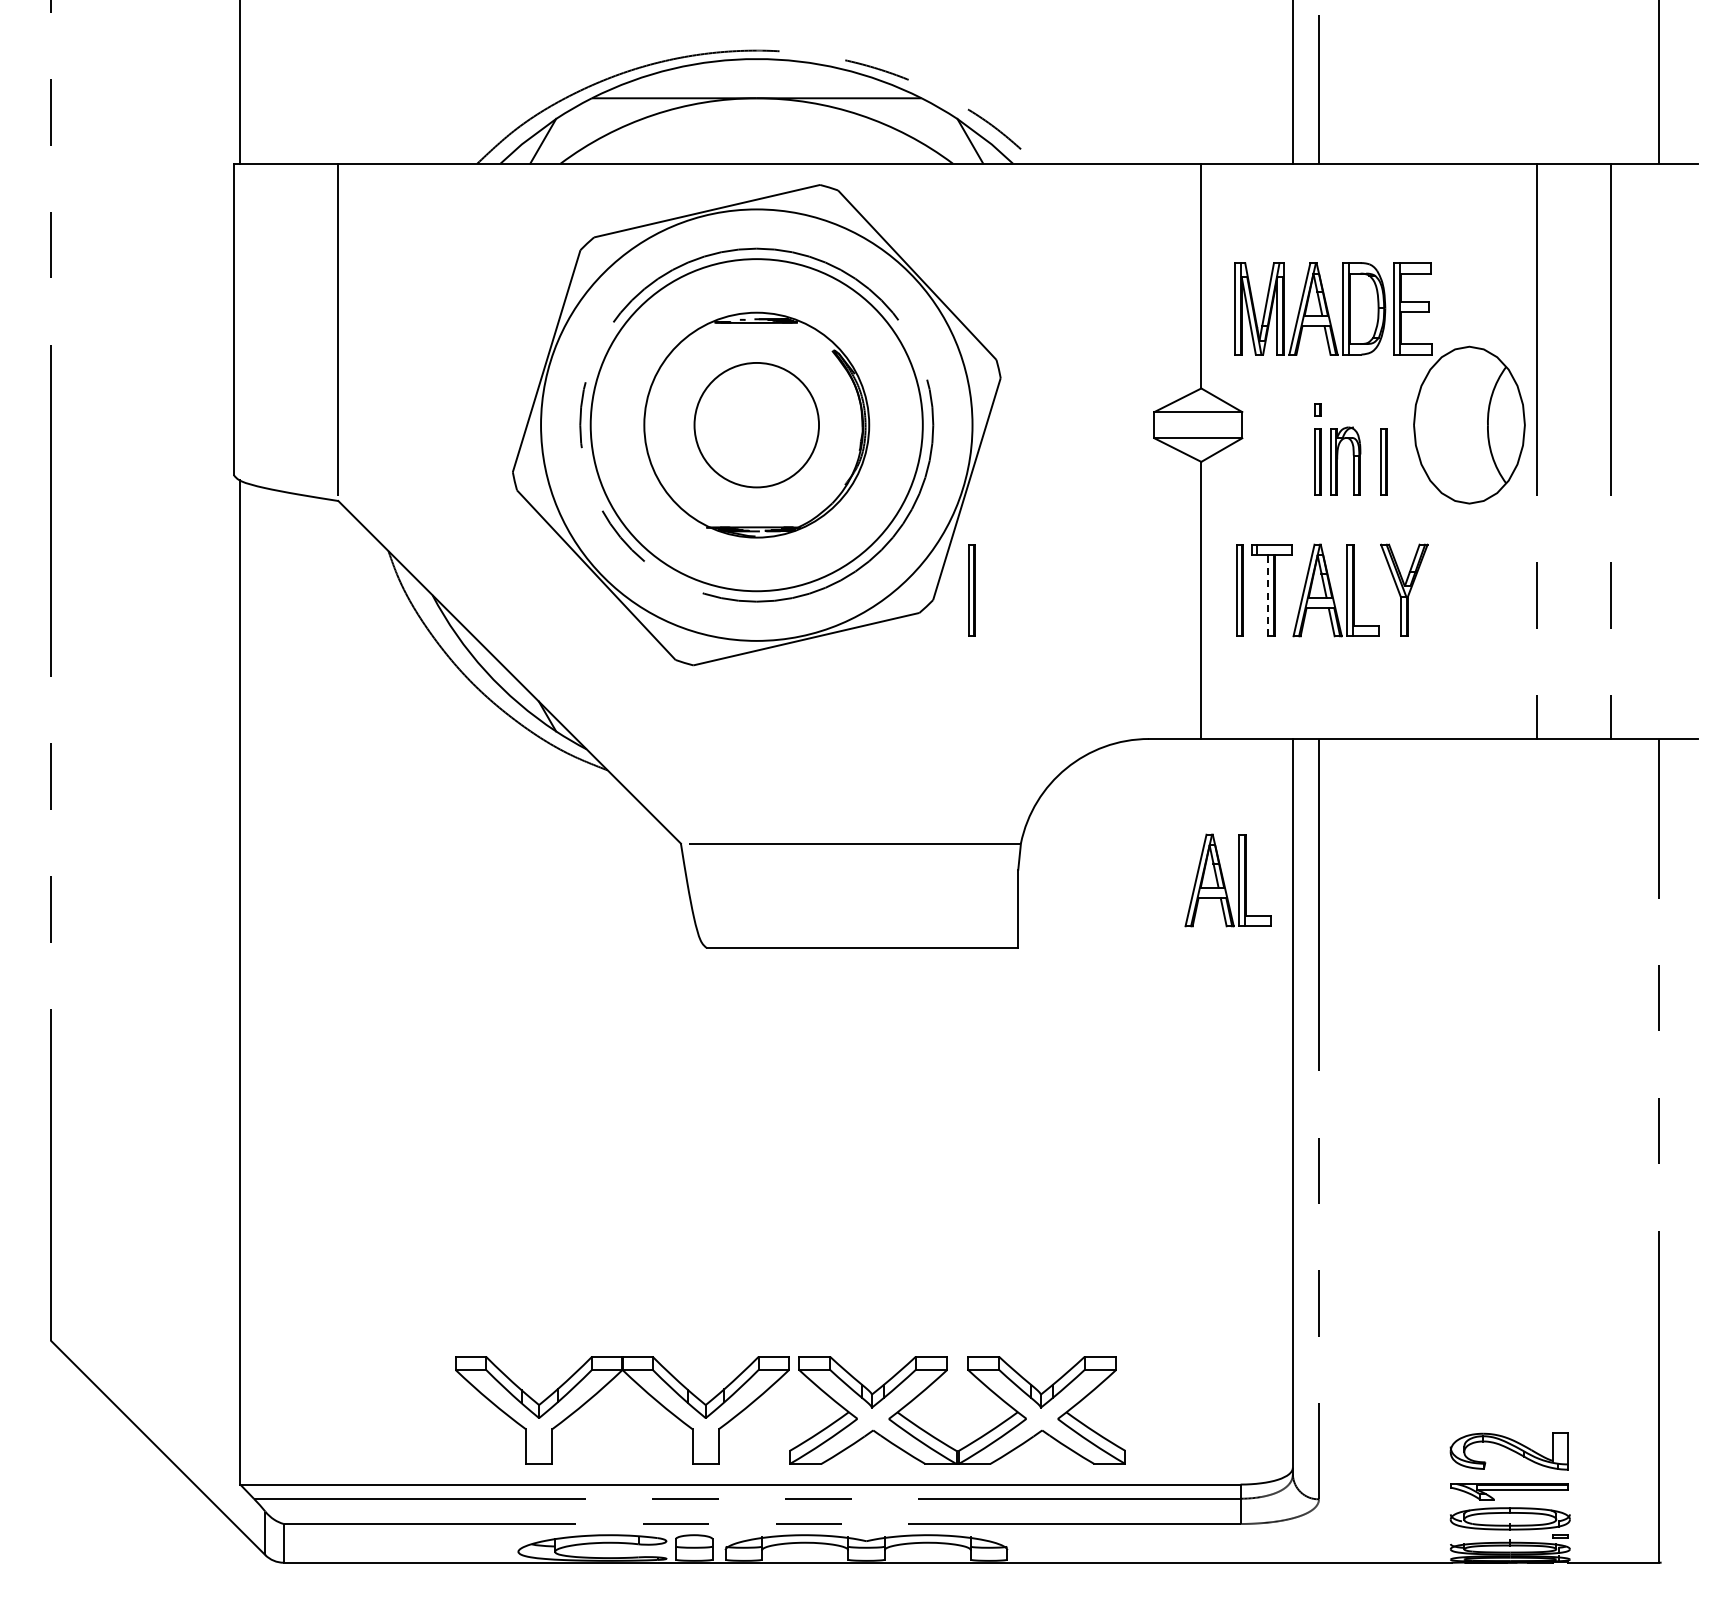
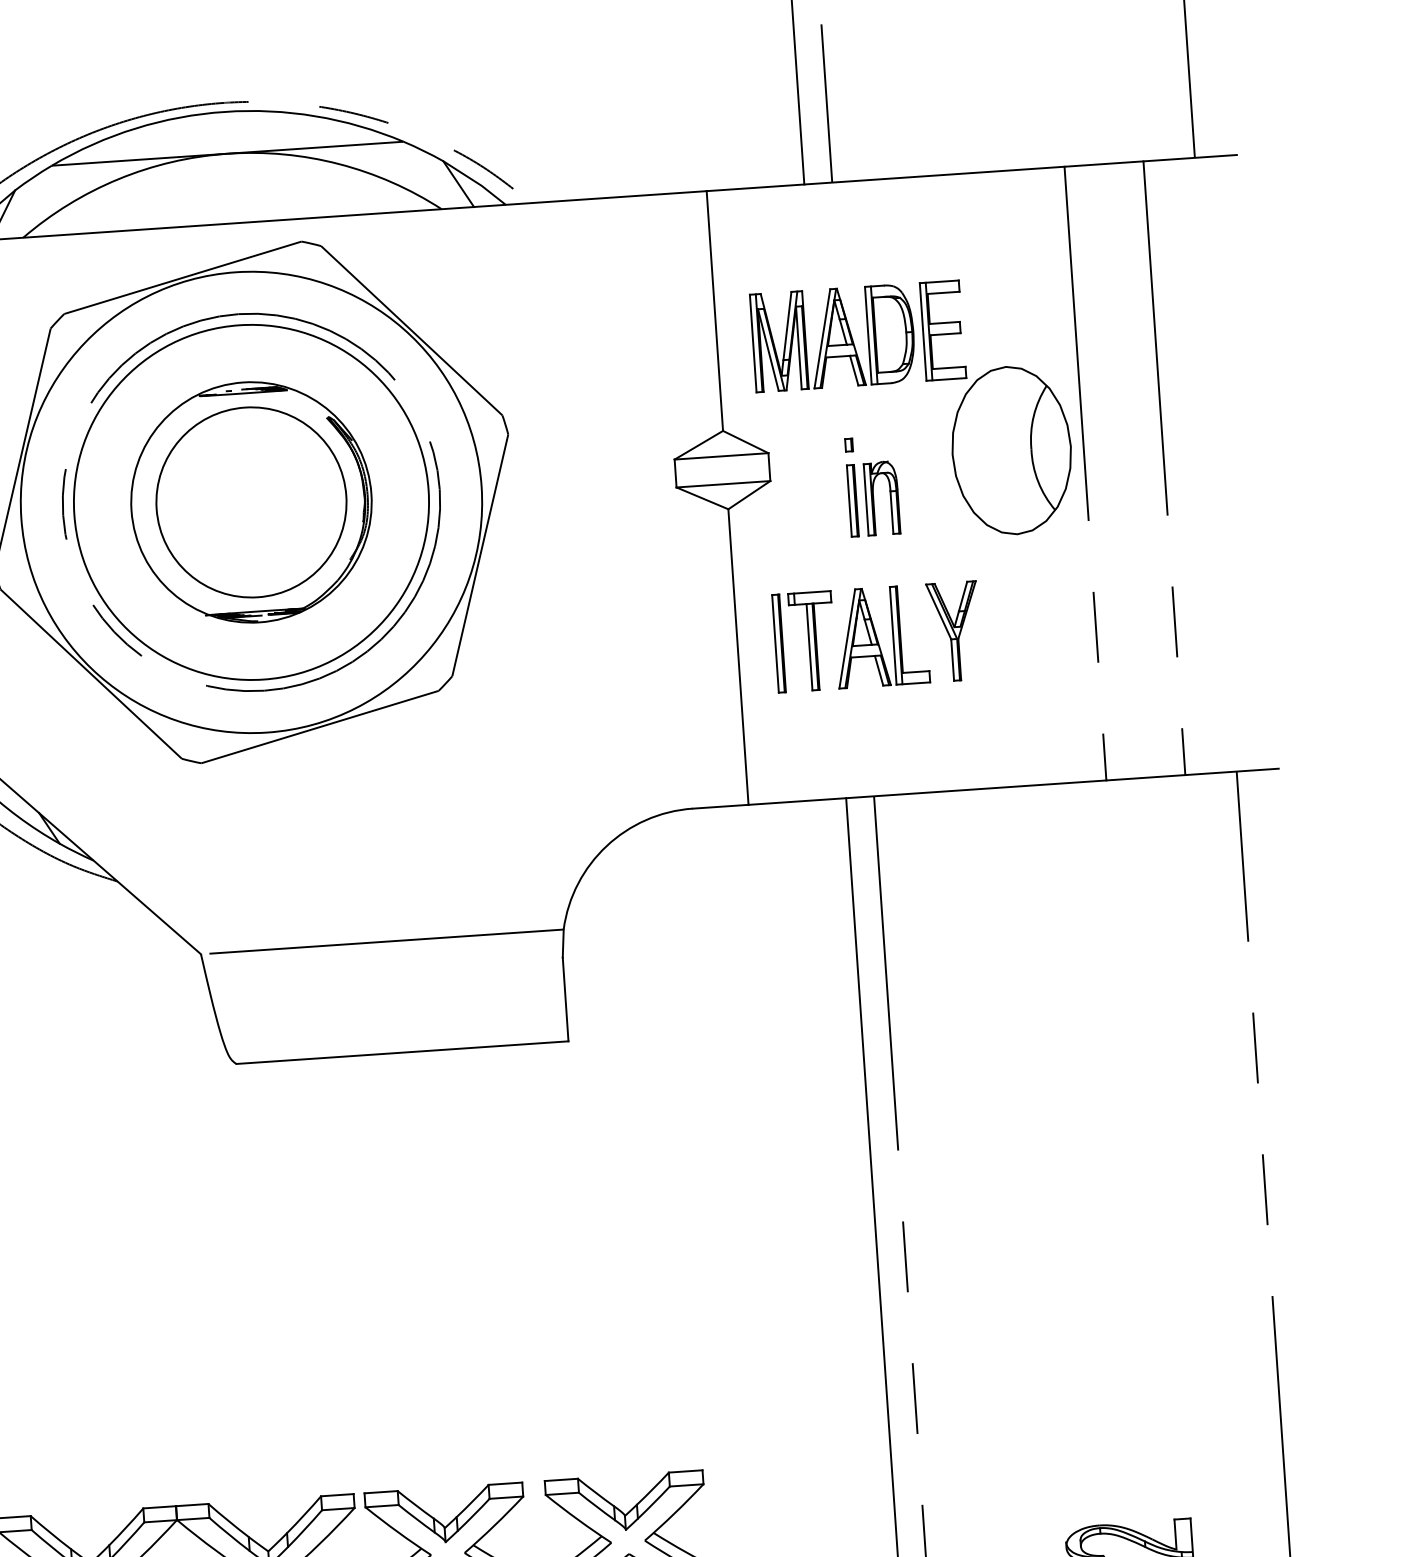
circle: (756, 425) -> (251, 502), size x1.43
part: (1383, 461) -> (922, 495), removed
part: (971, 590) -> (492, 663), removed
line: (1268, 595) -> (809, 646), dashed -> solid
part: (1227, 880) -> (786, 953), removed

